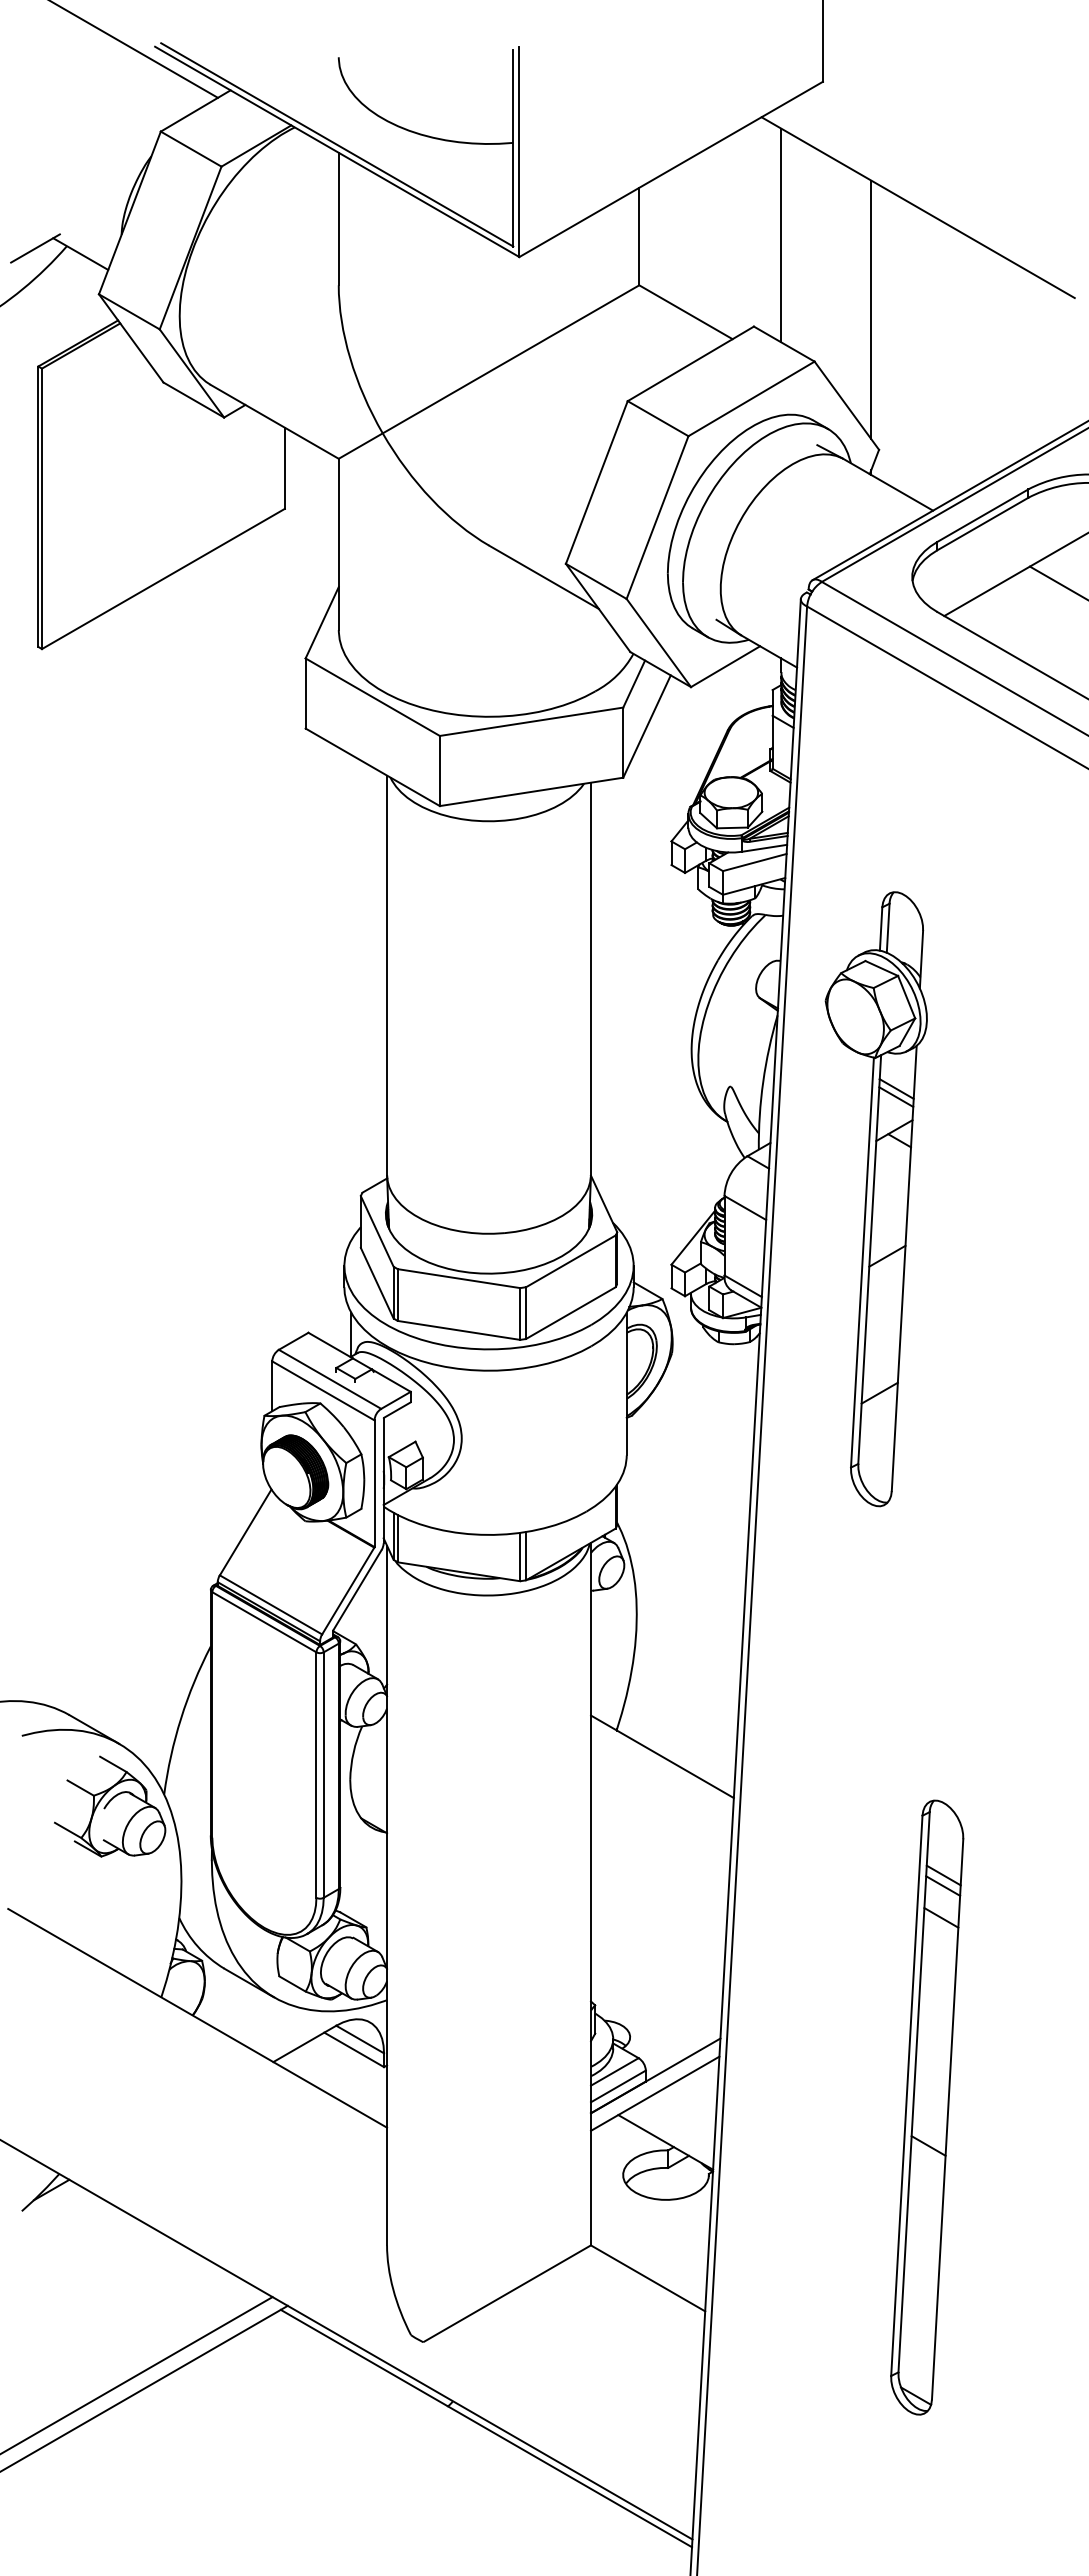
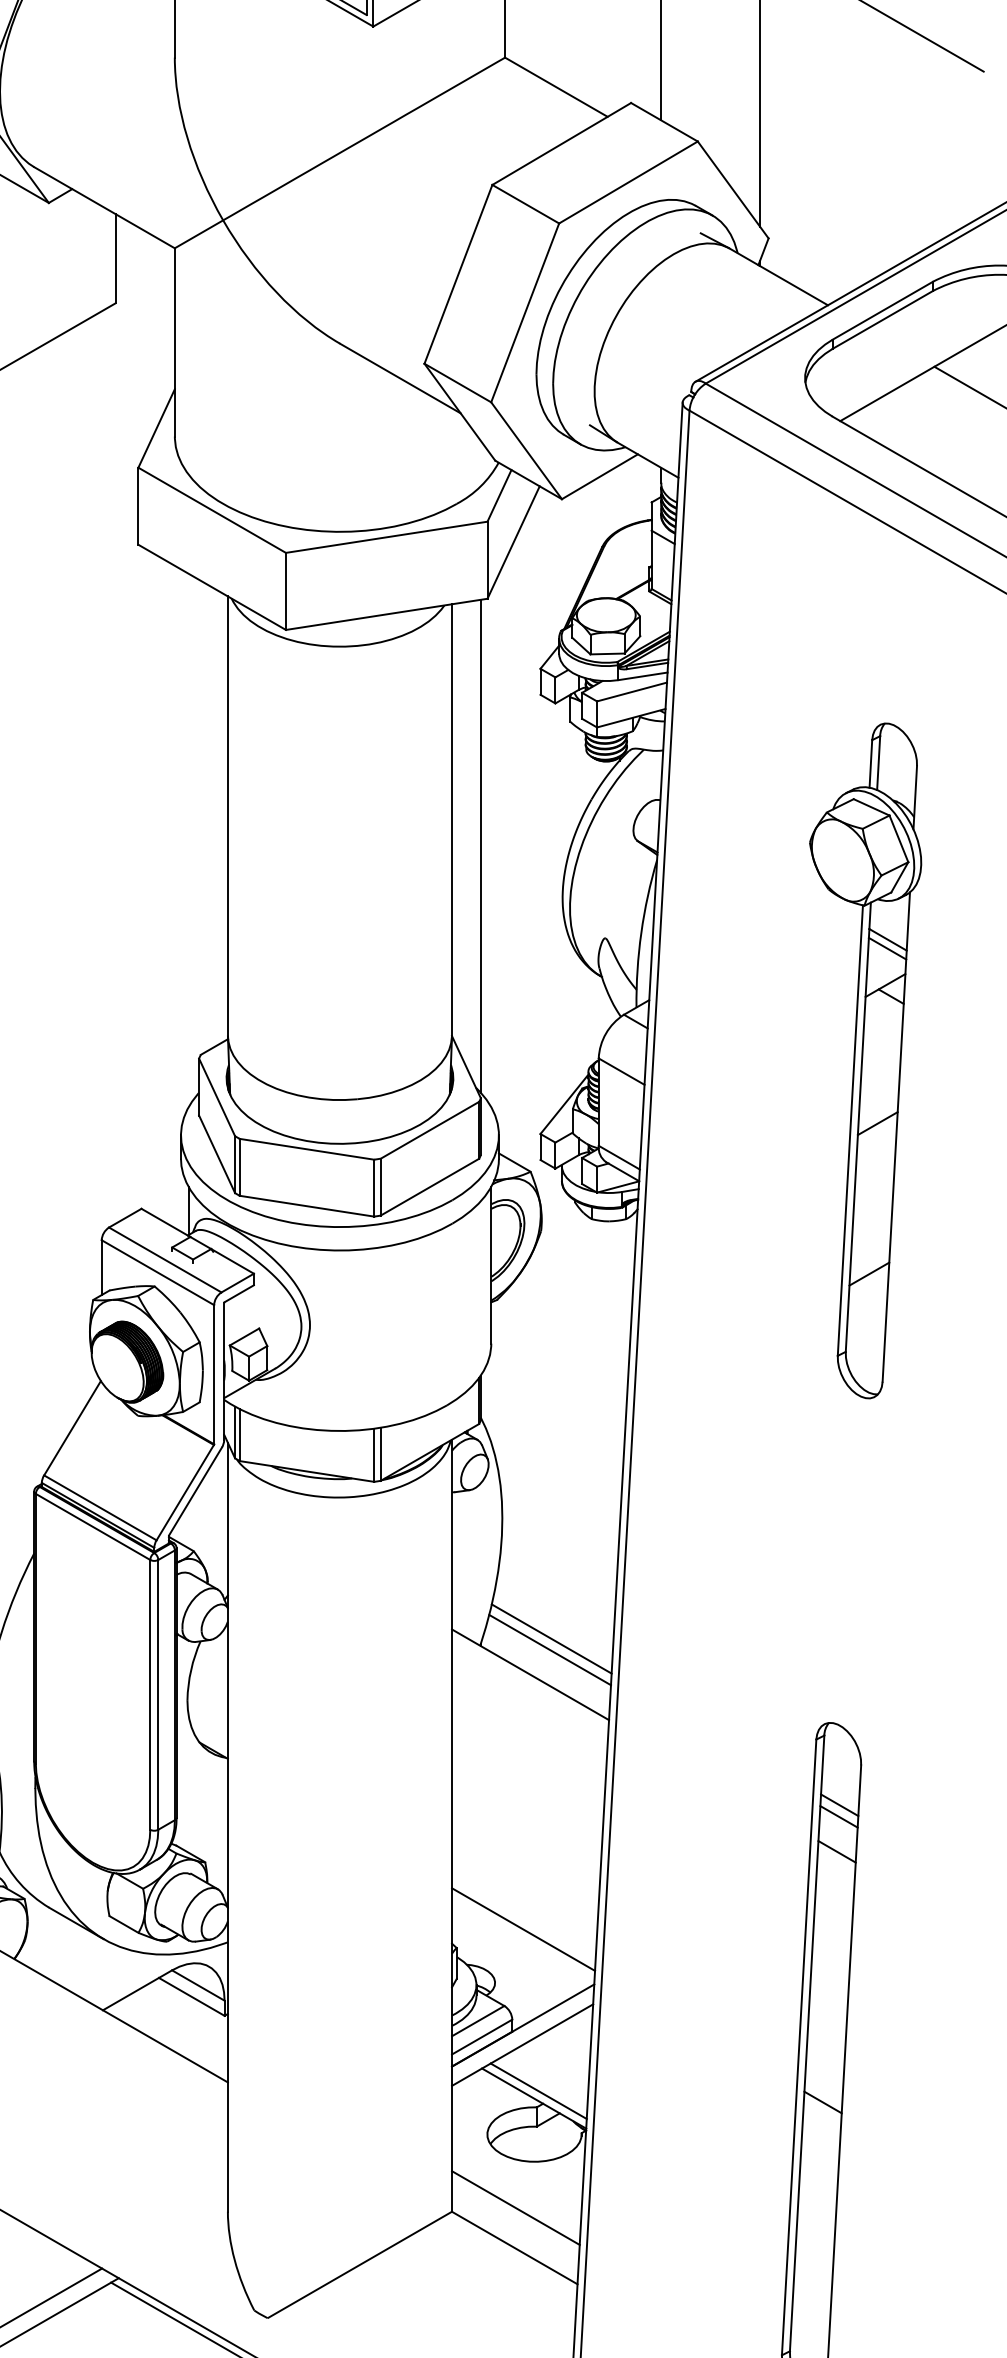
line: (617, 1002) -> (481, 845), added
part: (875, 1199) -> (864, 1061), moved
line: (681, 1723) -> (551, 1638), added
line: (679, 1734) -> (549, 1650), added
line: (656, 1988) -> (524, 1929), added
line: (669, 2135) -> (538, 2090), added
line: (649, 2241) -> (516, 2207), added

